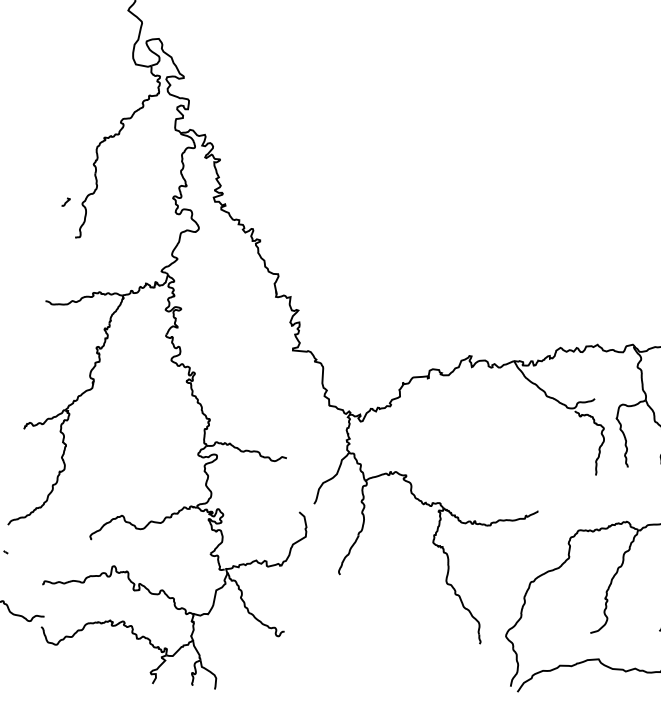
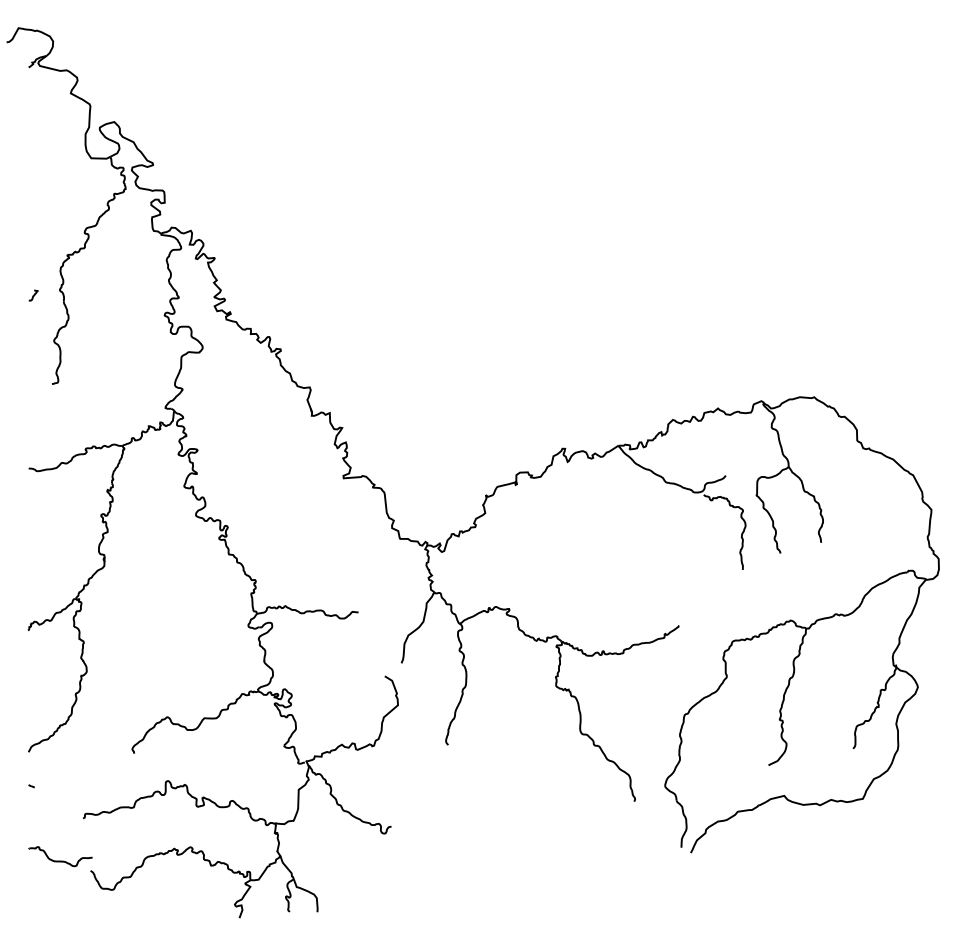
part: (65, 202) -> (33, 295), moved

